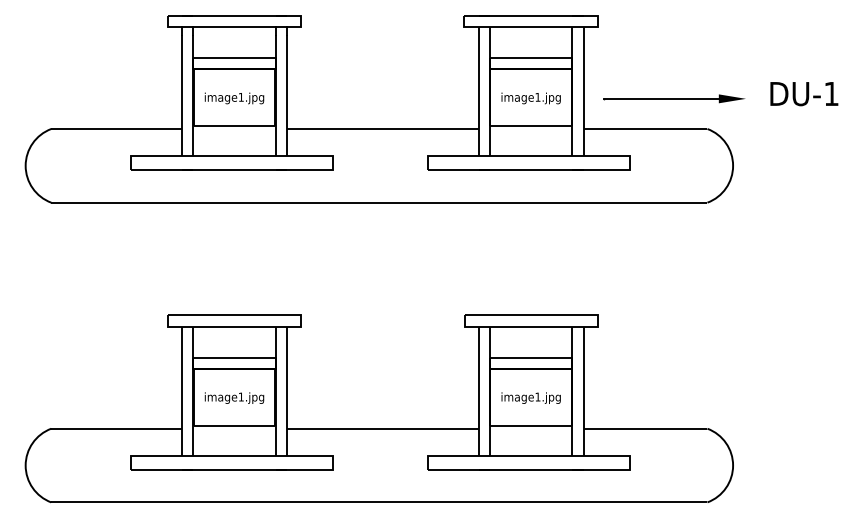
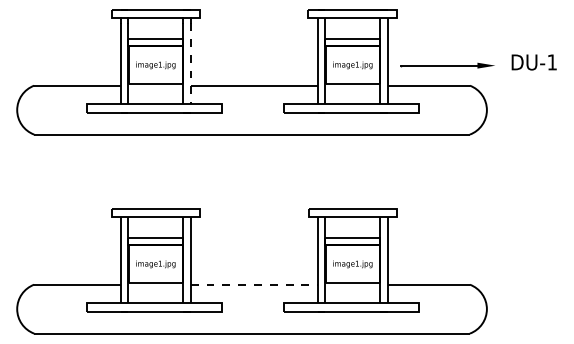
line: (286, 95) -> (190, 63), solid -> dashed
line: (383, 428) -> (254, 284), solid -> dashed

